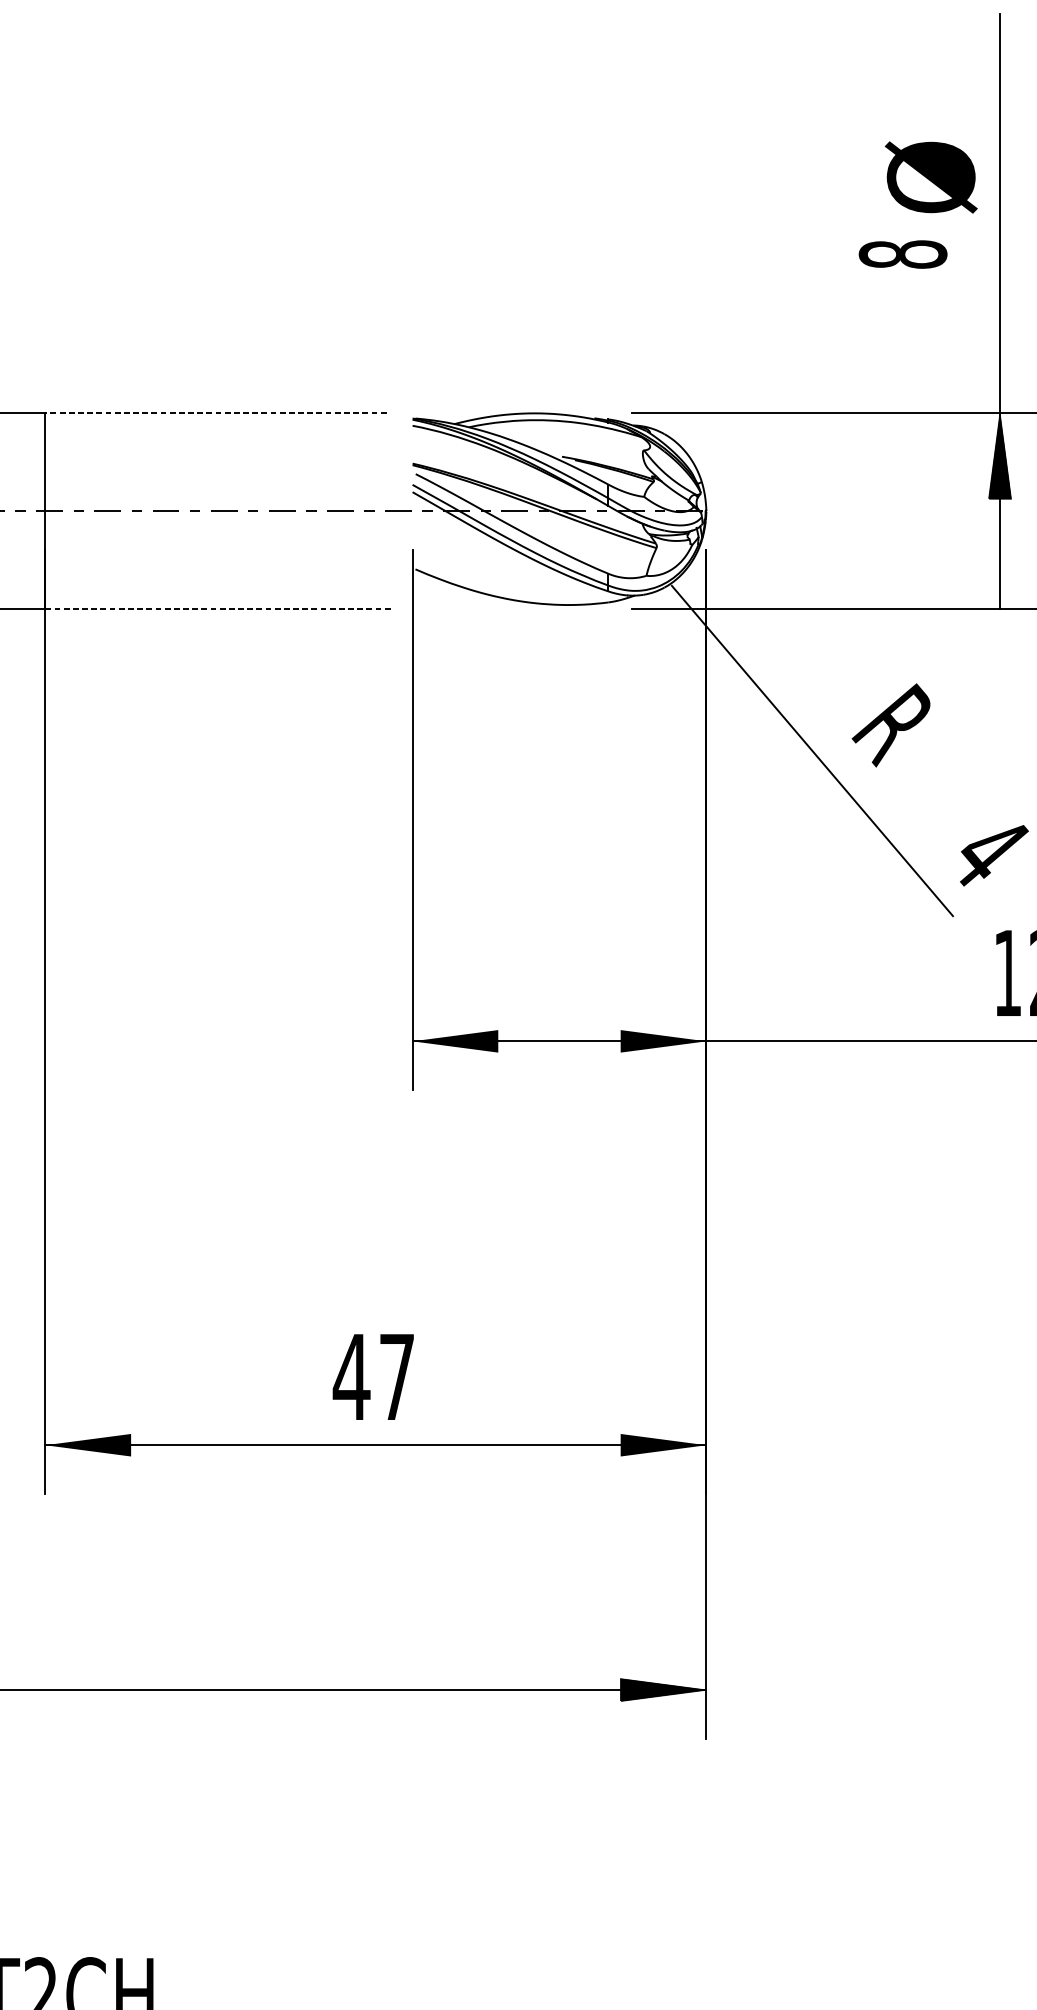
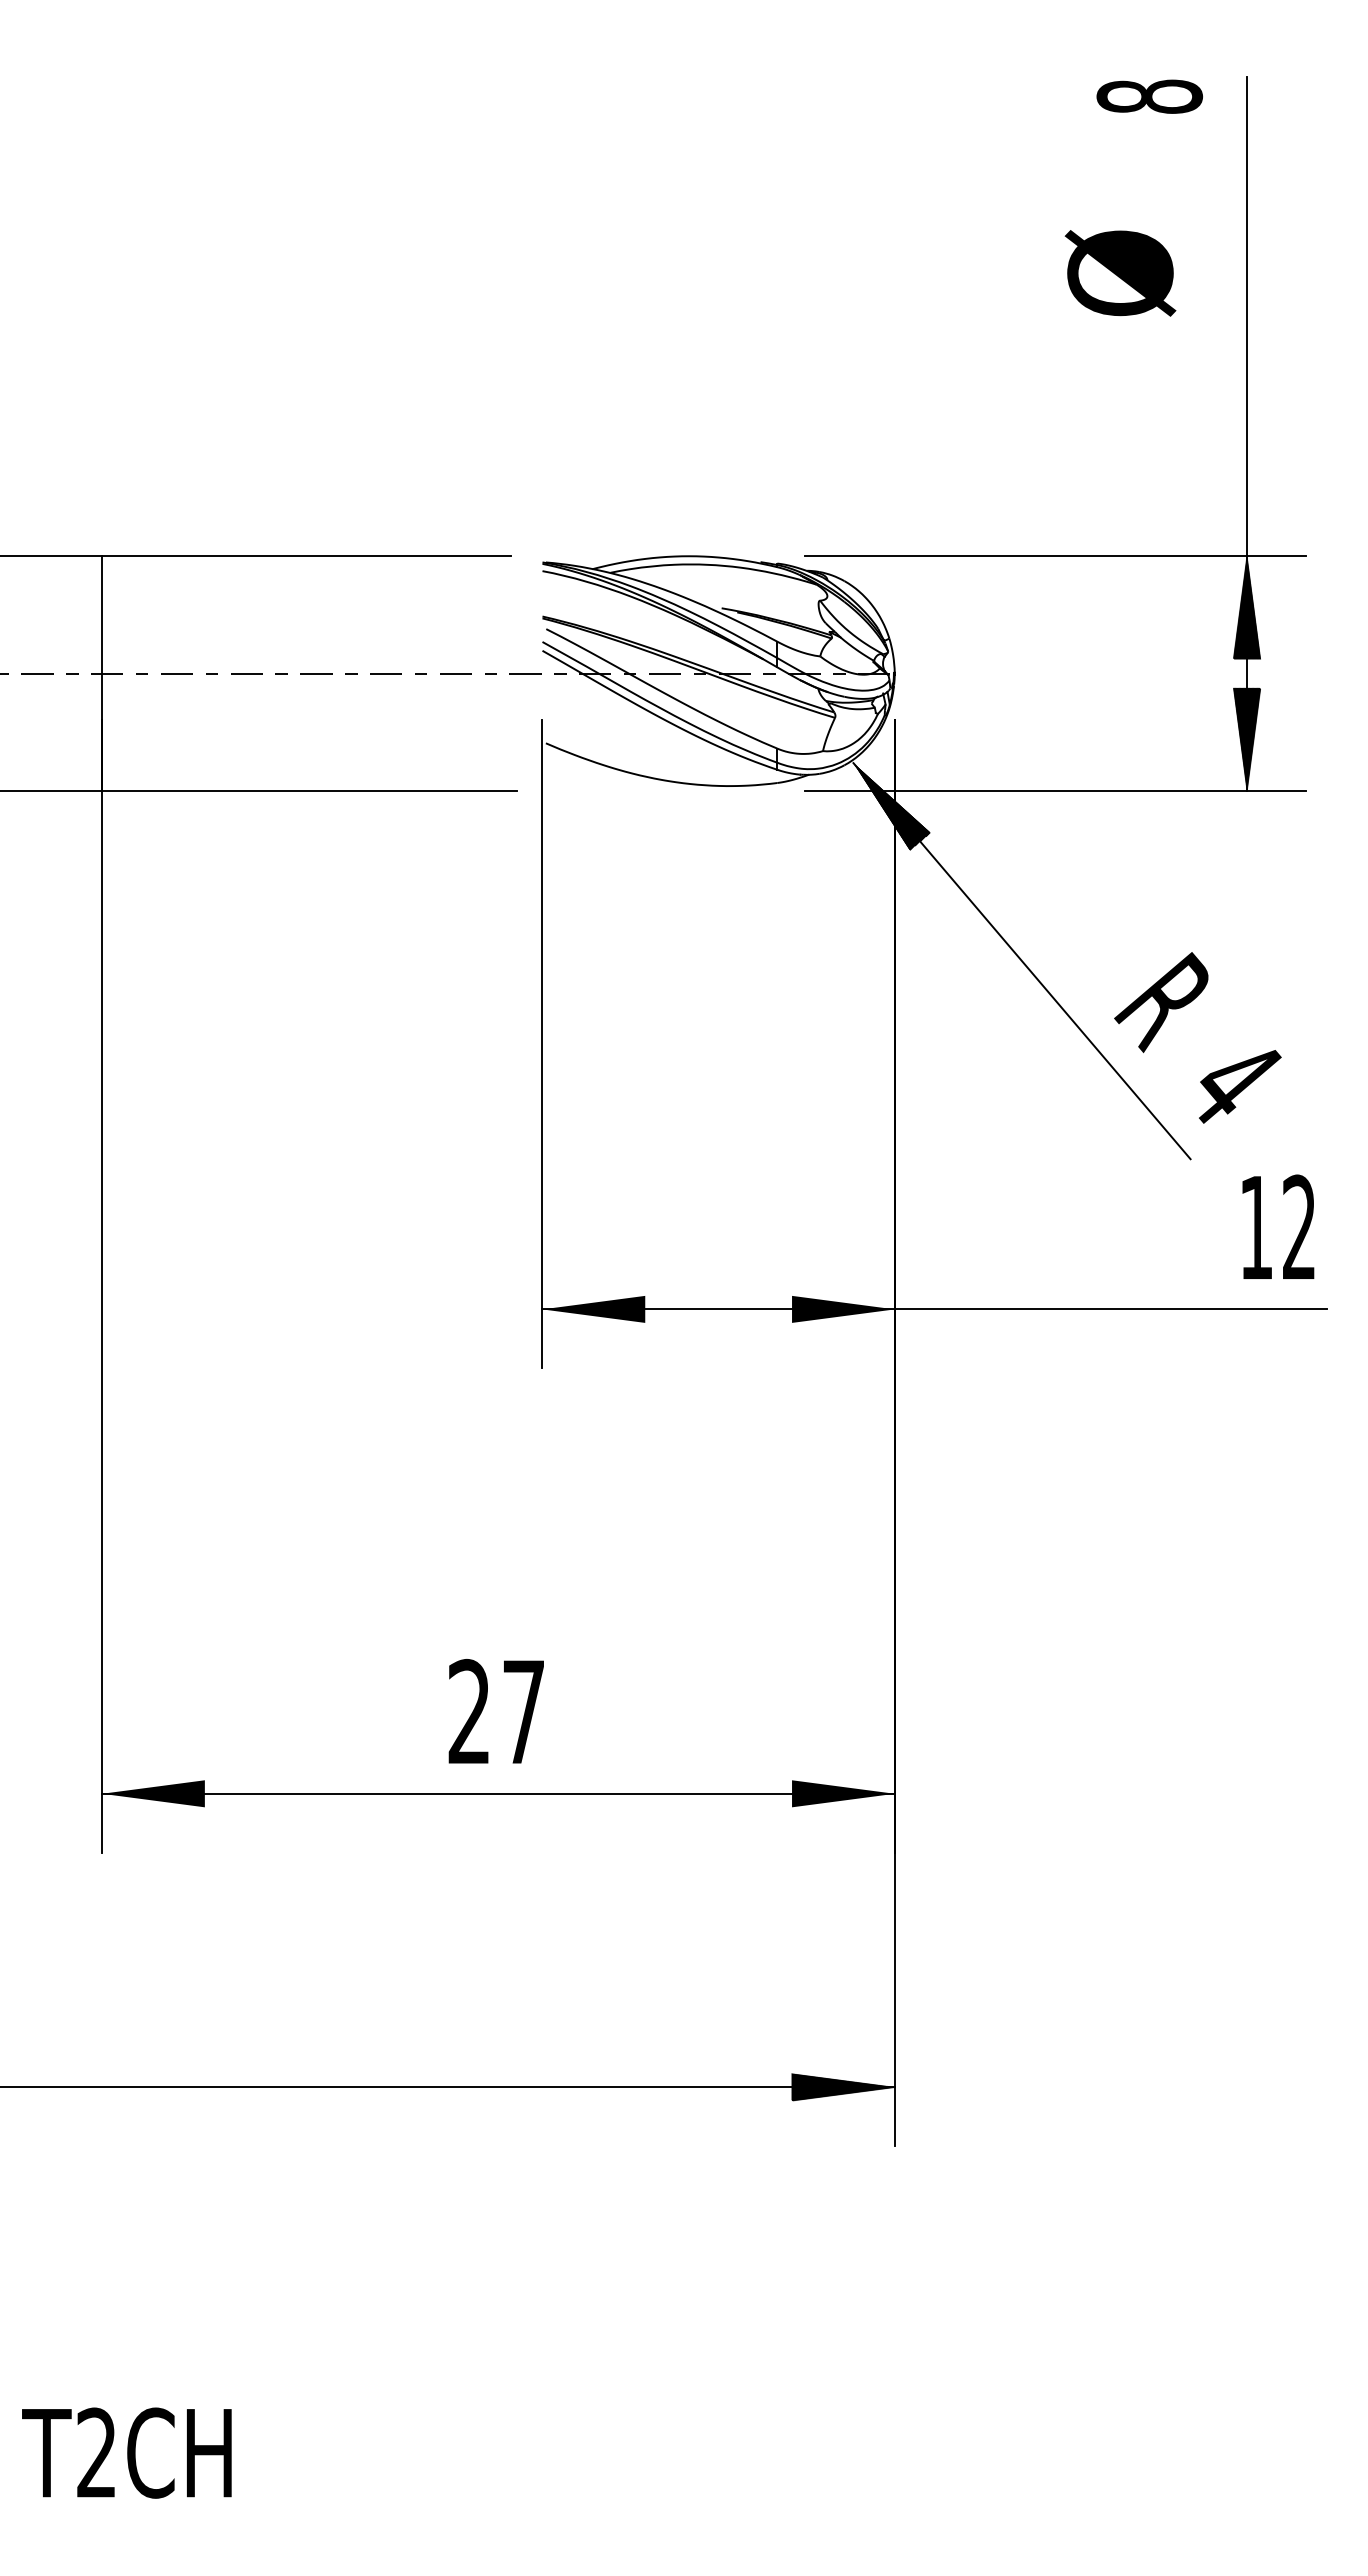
text: (931, 177) -> (1120, 273), moved
text: (902, 254) -> (1149, 96), moved
line: (215, 413) -> (306, 556), dashed -> solid
hatch: (999, 566) -> (1246, 739), added
line: (218, 609) -> (309, 791), dashed -> solid
hatch: (703, 622) -> (891, 806), added
text: (891, 725) -> (1161, 1002), moved
text: (351, 1375) -> (469, 1710), 47 -> 27

